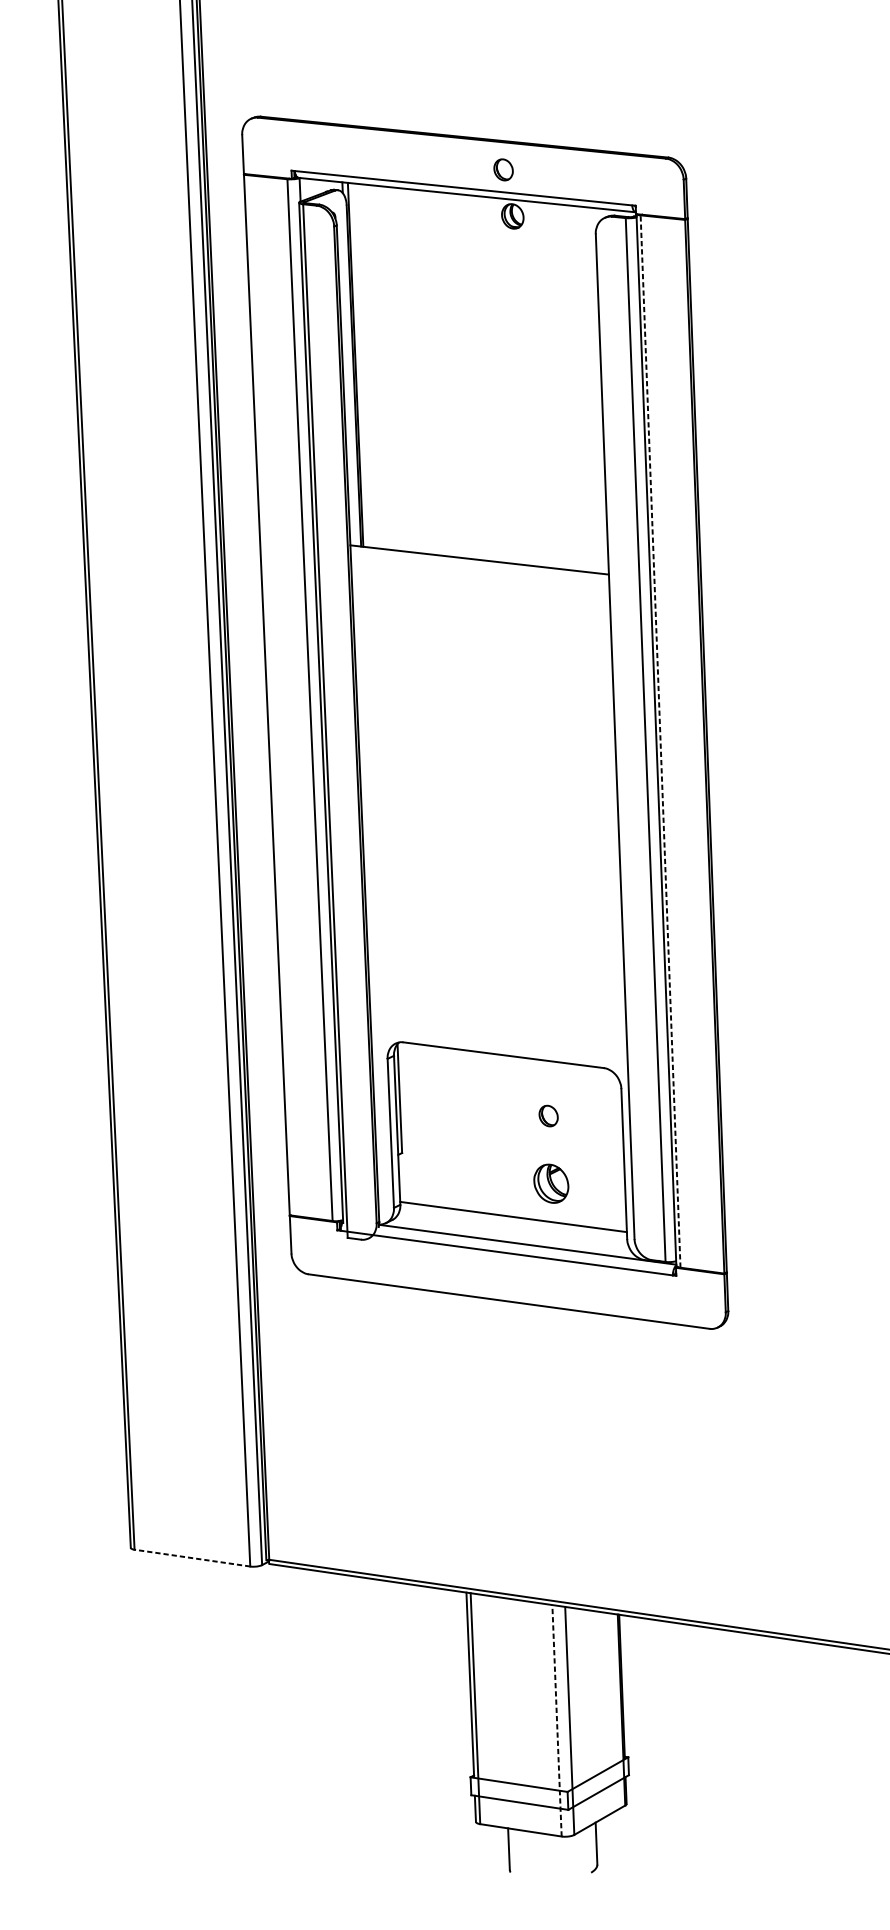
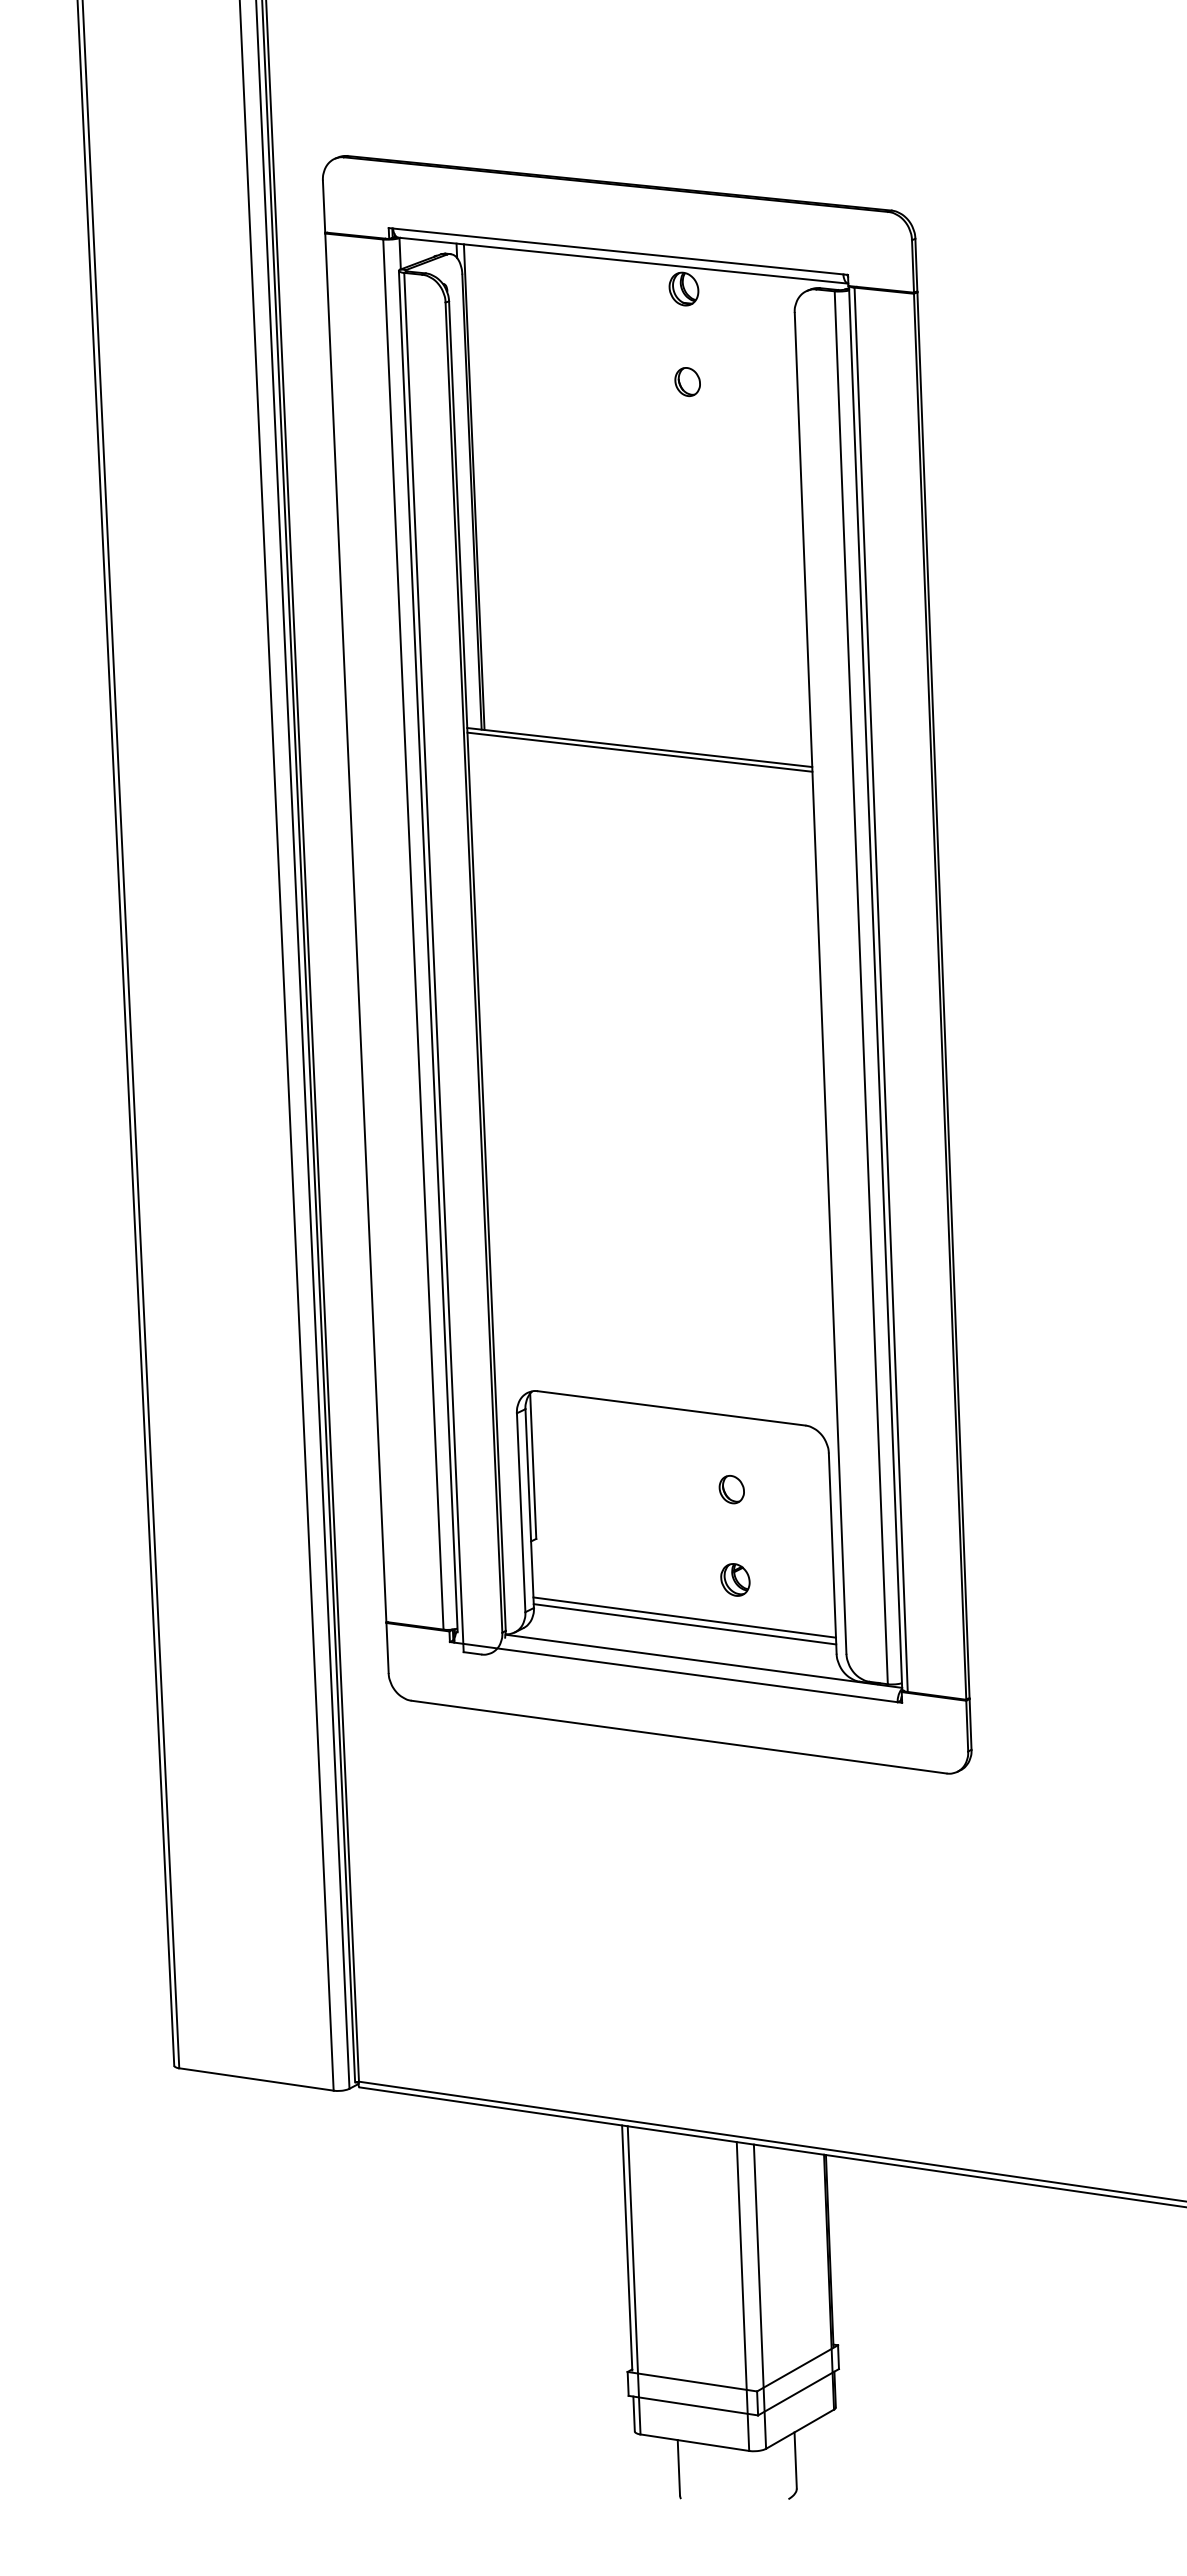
part: (503, 170) -> (687, 382), moved
line: (479, 562) -> (639, 751), added
line: (660, 741) -> (881, 989), dashed -> solid
part: (551, 1183) -> (735, 1579), size x0.62
line: (513, 1211) -> (684, 1617), added
line: (191, 1558) -> (255, 2079), dashed -> solid
line: (556, 1720) -> (742, 2296), dashed -> solid

